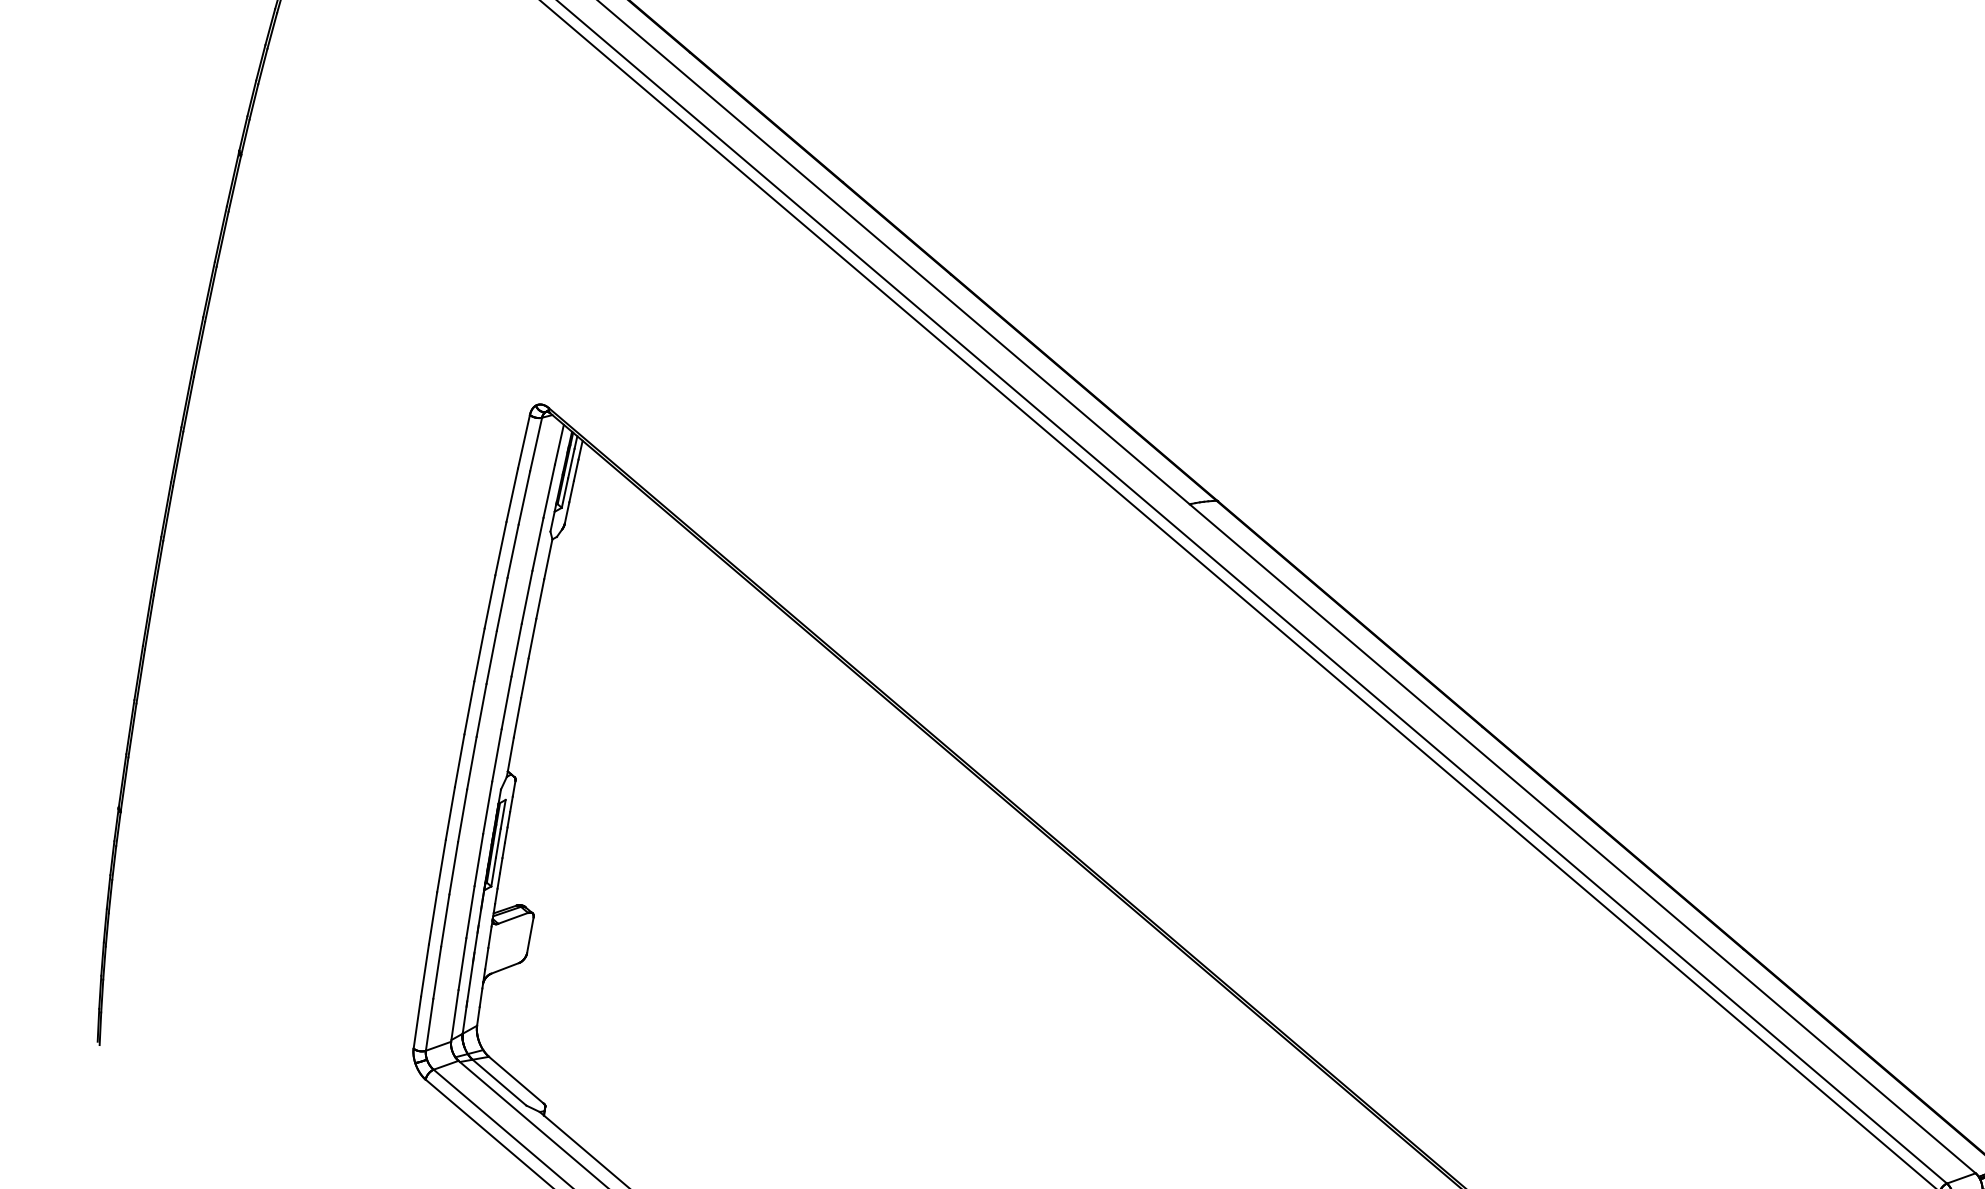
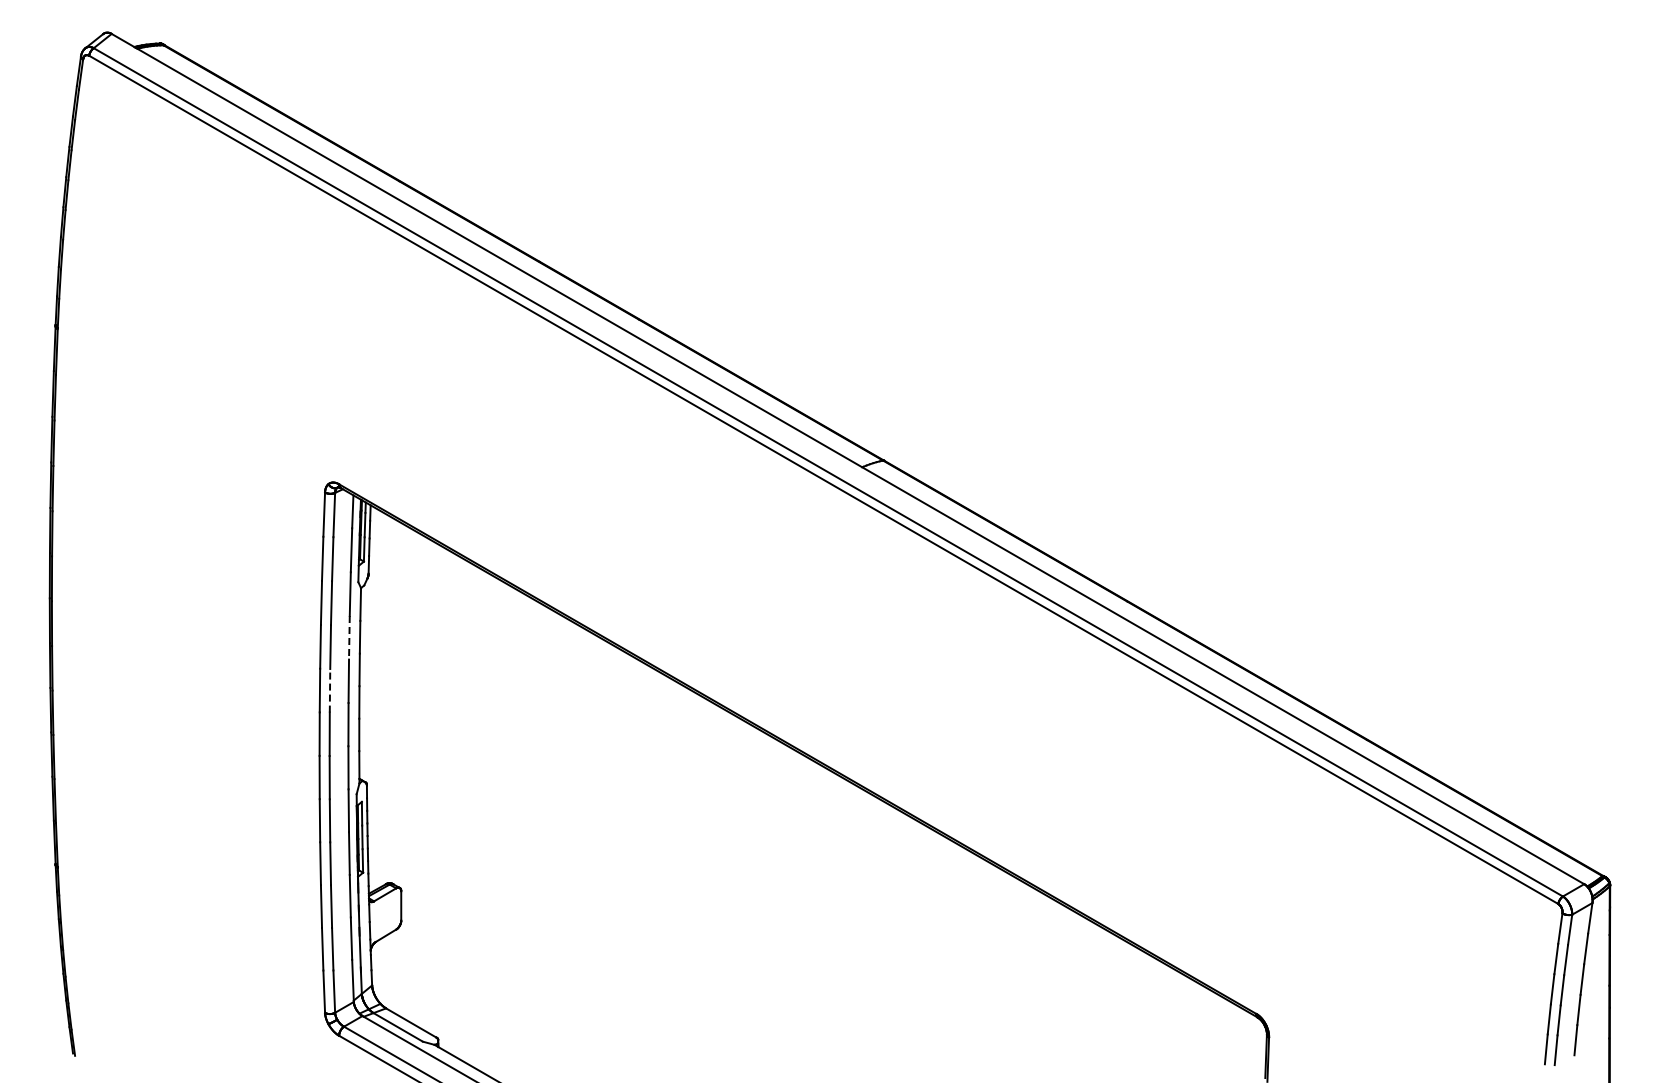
line: (527, 597) -> (349, 637), solid -> dashed
line: (492, 657) -> (330, 690), solid -> dashed

